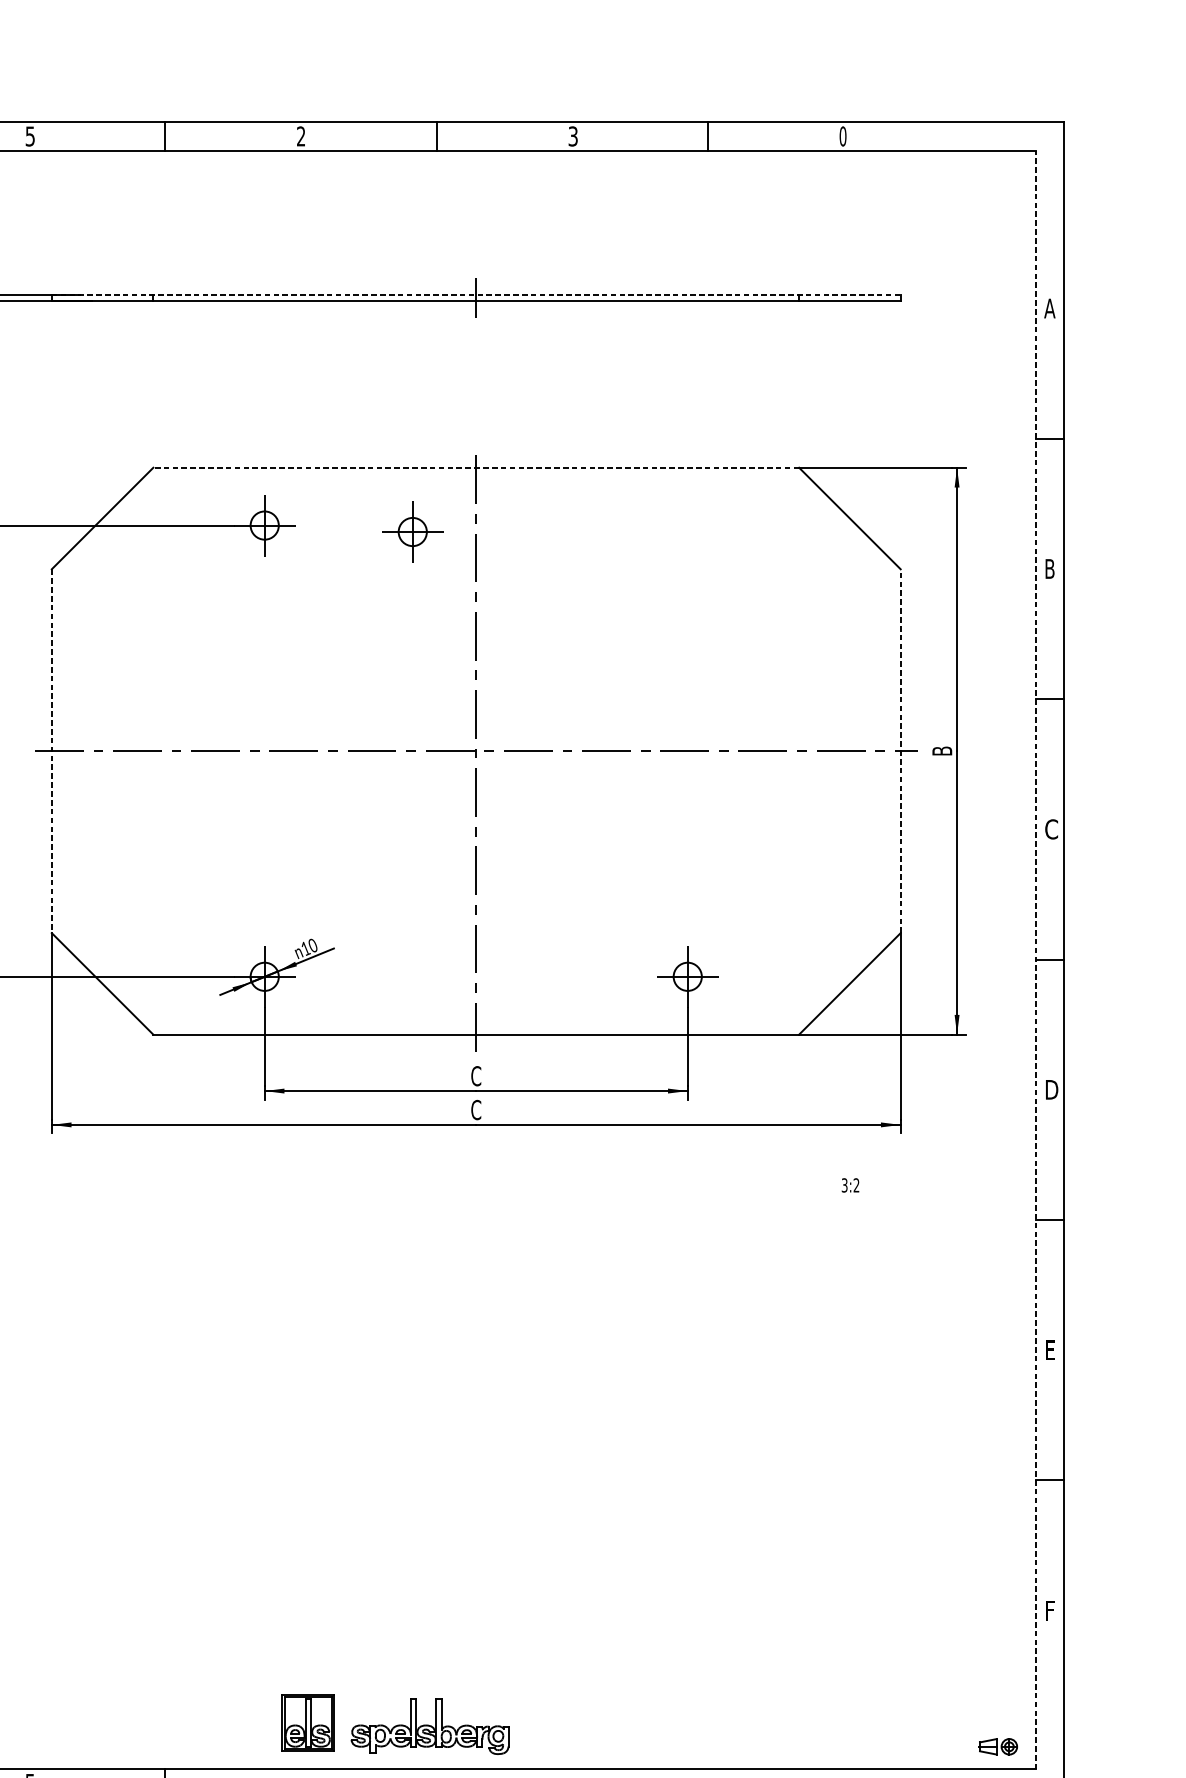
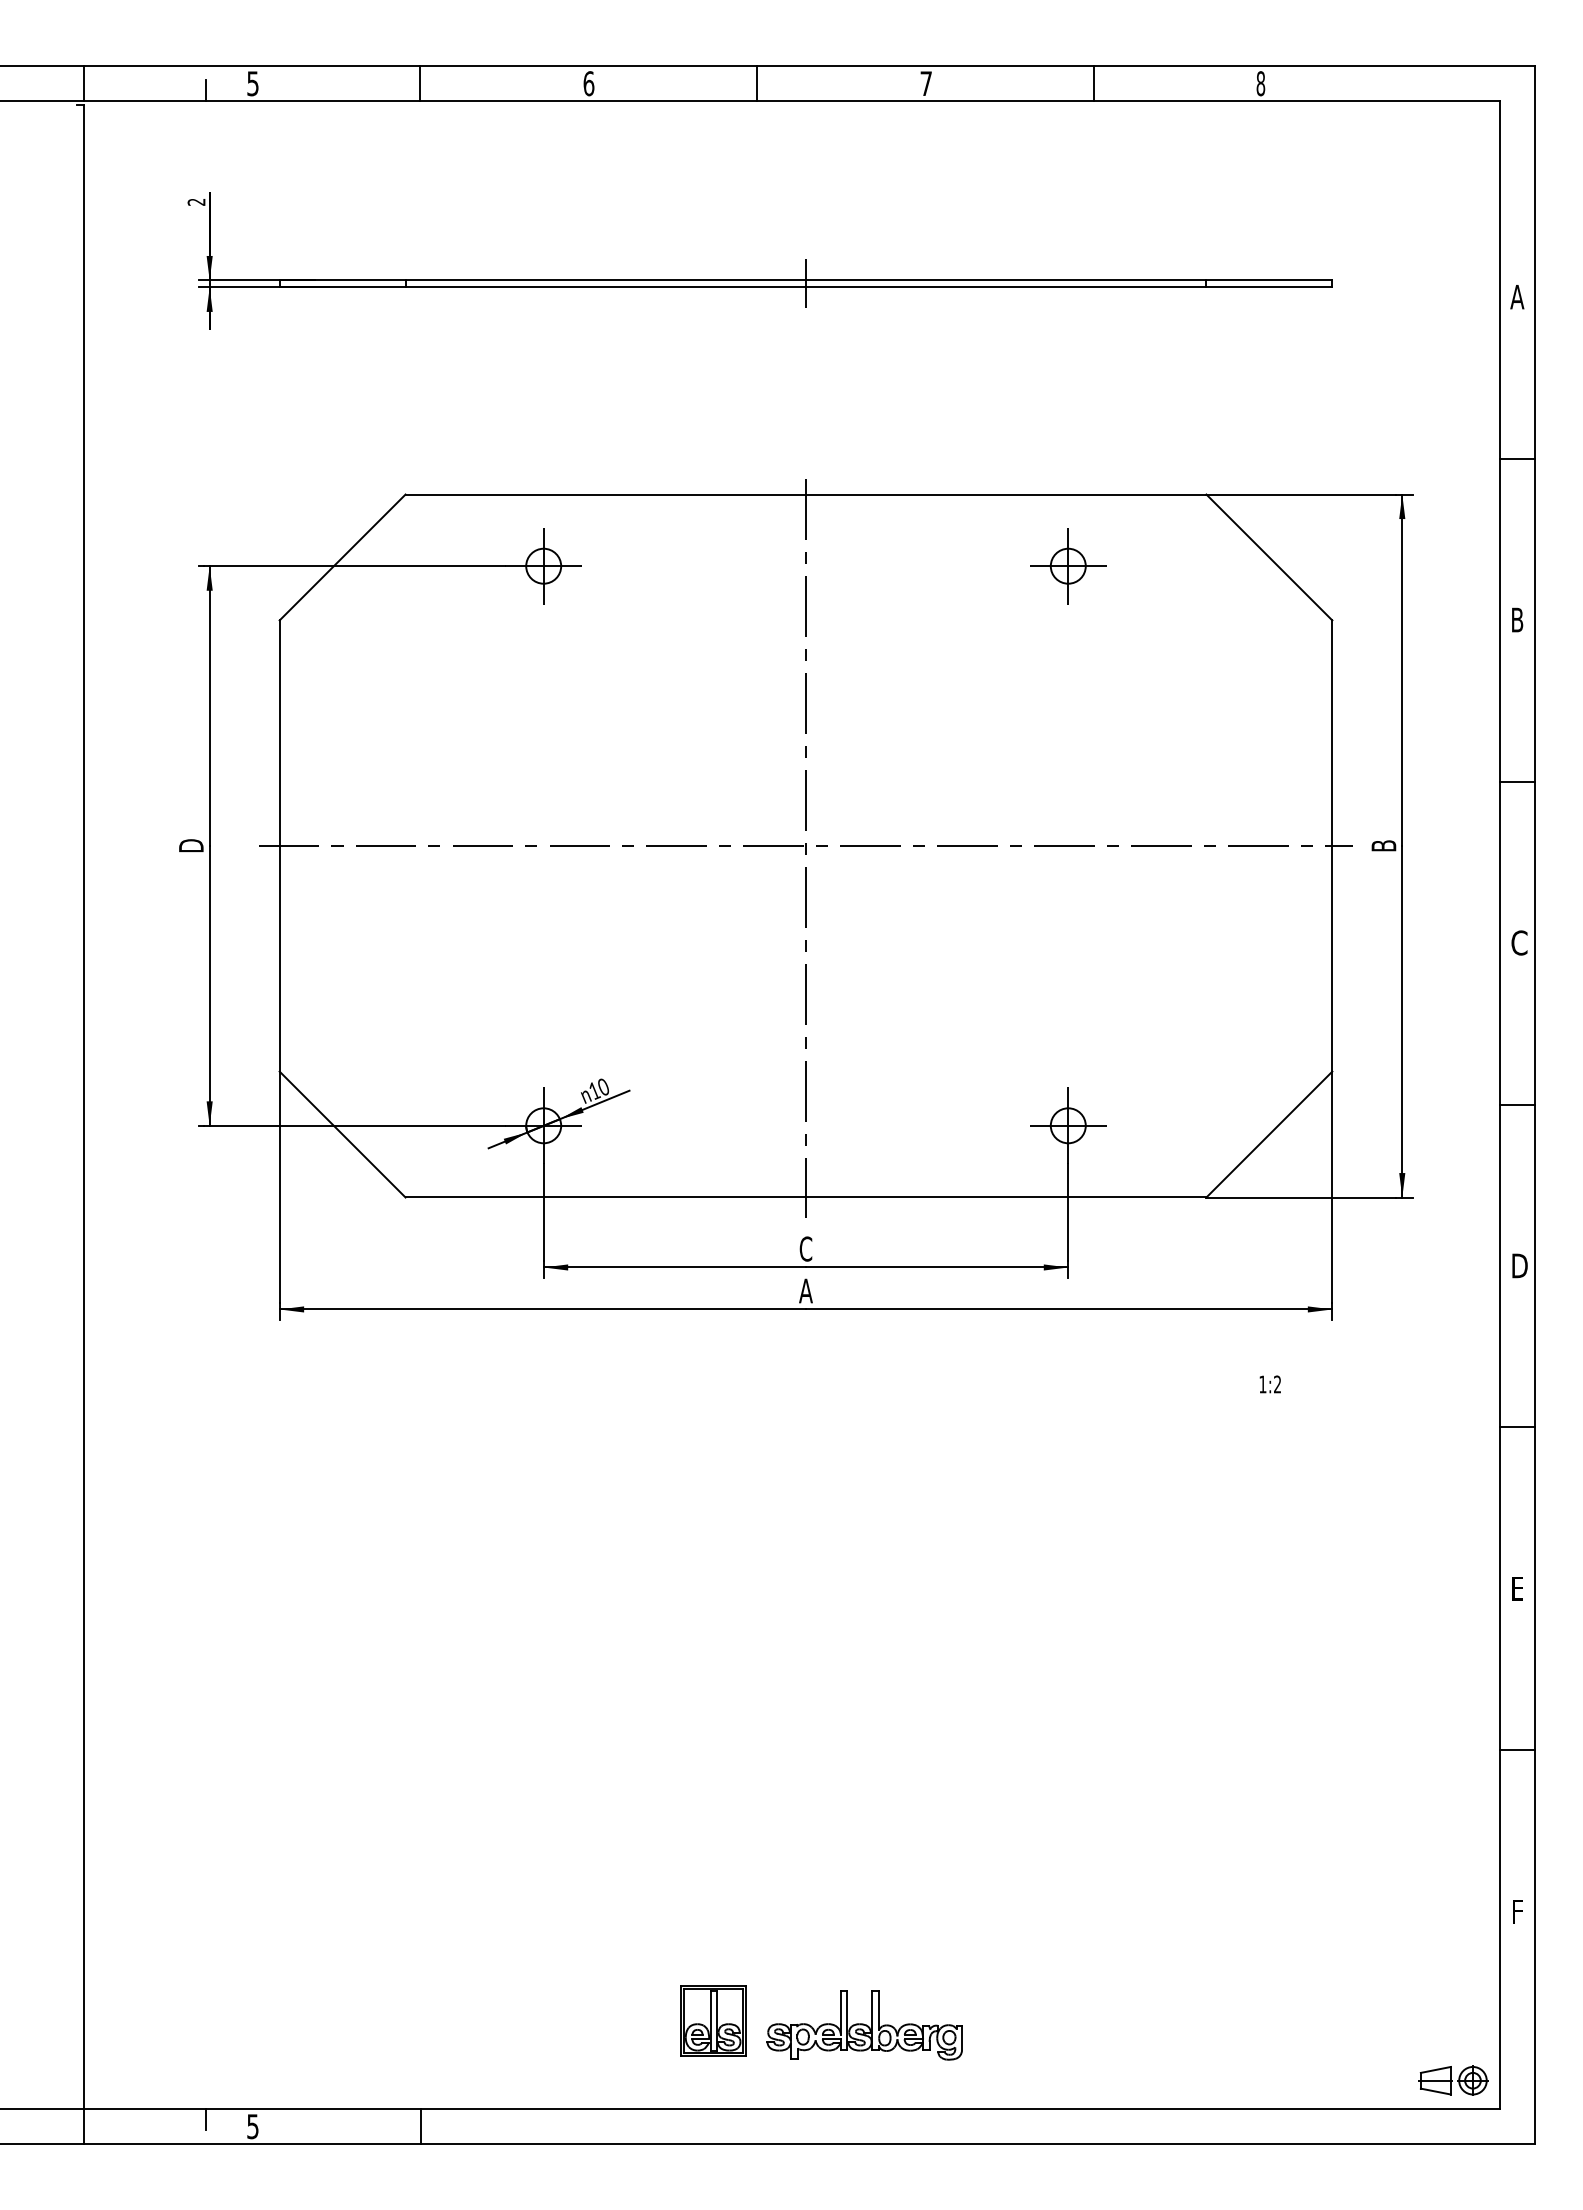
text: (300, 136) -> (588, 83), 2 -> 6
text: (572, 136) -> (925, 83), 3 -> 7
text: (842, 136) -> (1260, 83), 0 -> 8
line: (476, 295) -> (806, 280), dashed -> solid
line: (475, 467) -> (805, 494), dashed -> solid
part: (412, 532) -> (1068, 566), moved
line: (51, 751) -> (279, 846), dashed -> solid
line: (900, 751) -> (1332, 846), dashed -> solid
line: (1036, 959) -> (1500, 1104), dashed -> solid
text: (475, 1109) -> (805, 1290), C -> A
text: (844, 1185) -> (1262, 1384), 3:2 -> 1:2
part: (395, 1724) -> (821, 2022), moved
part: (998, 1746) -> (1453, 2080), size x1.43

